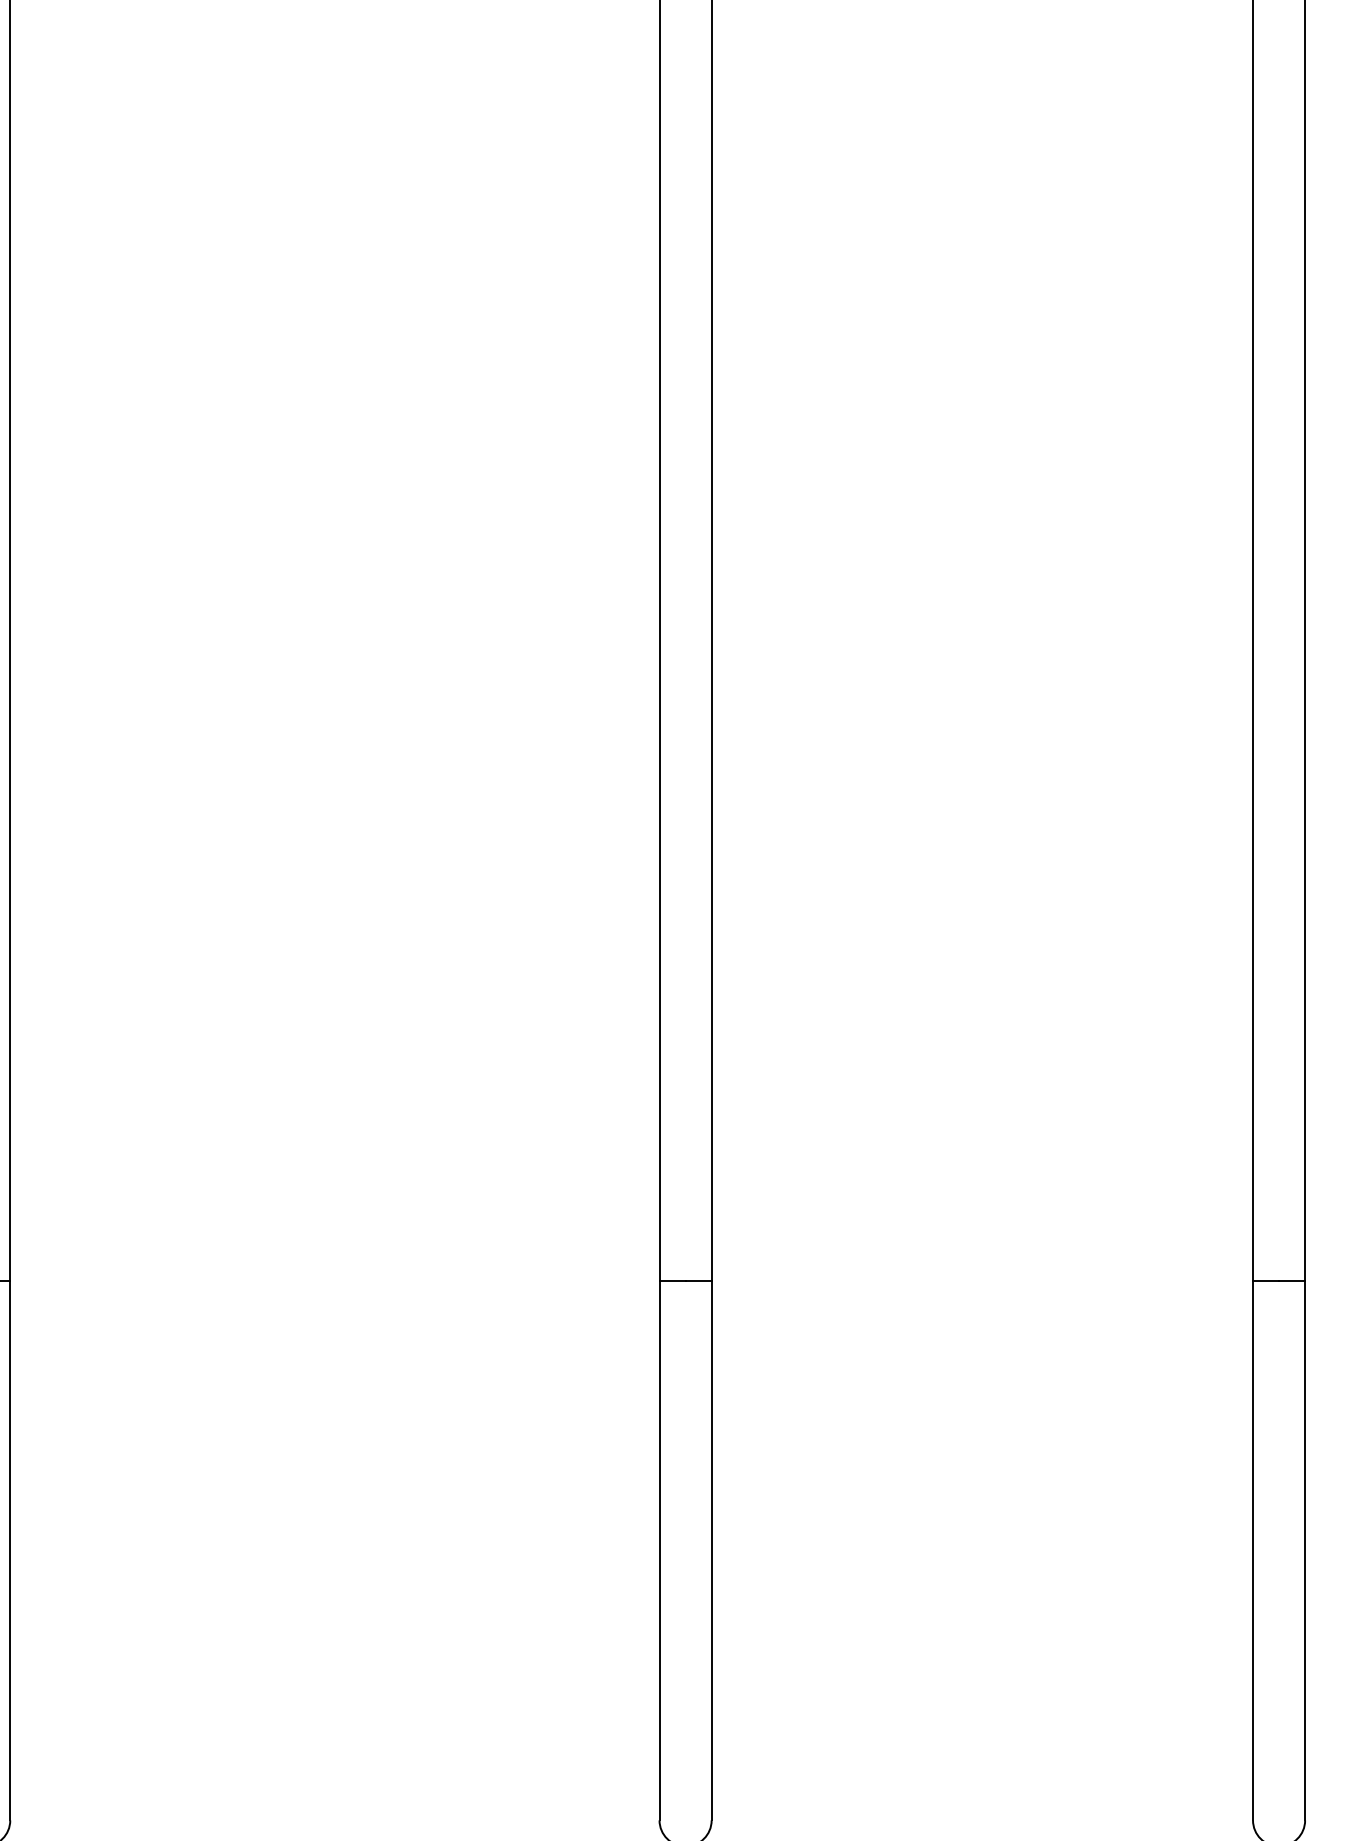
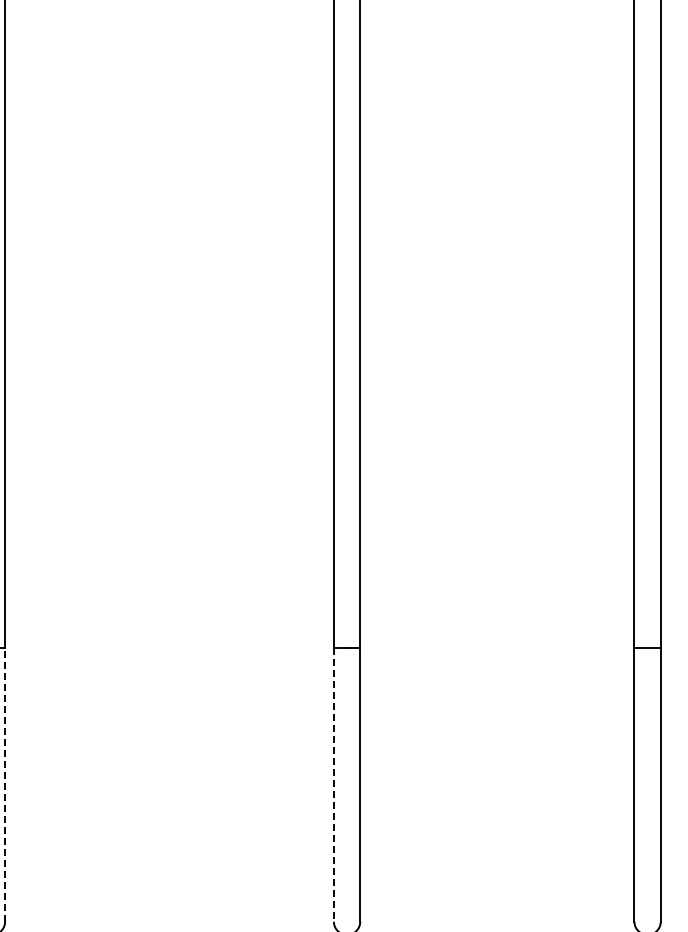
line: (11, 1551) -> (5, 785), solid -> dashed
line: (658, 1551) -> (333, 785), solid -> dashed

